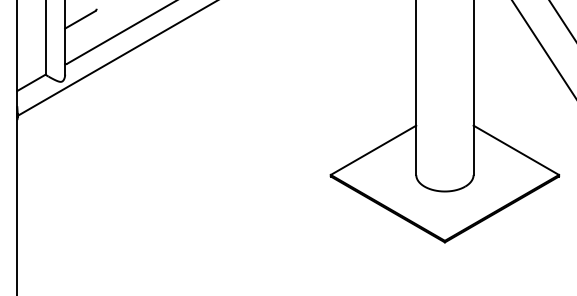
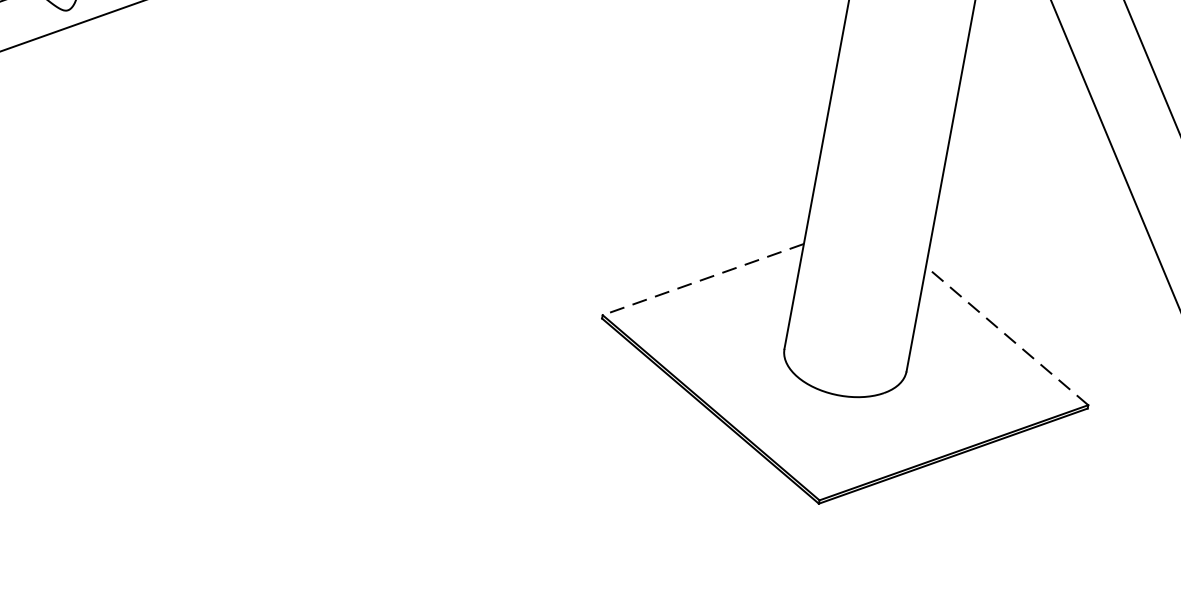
line: (373, 150) -> (703, 279), solid -> dashed
line: (515, 150) -> (1005, 335), solid -> dashed

